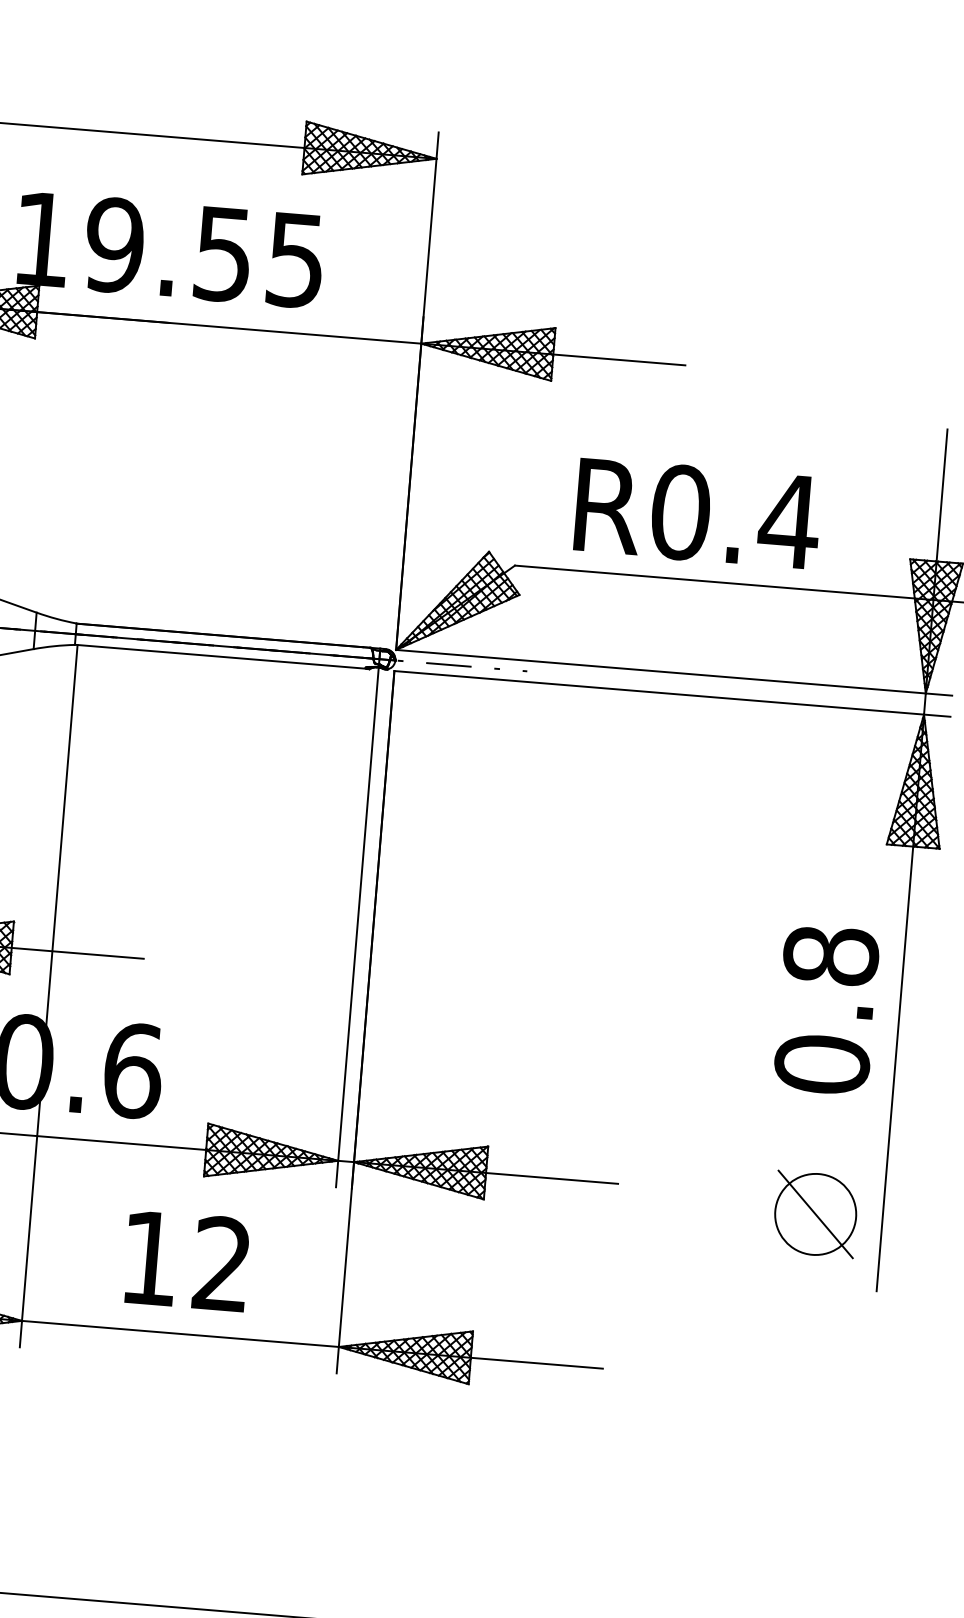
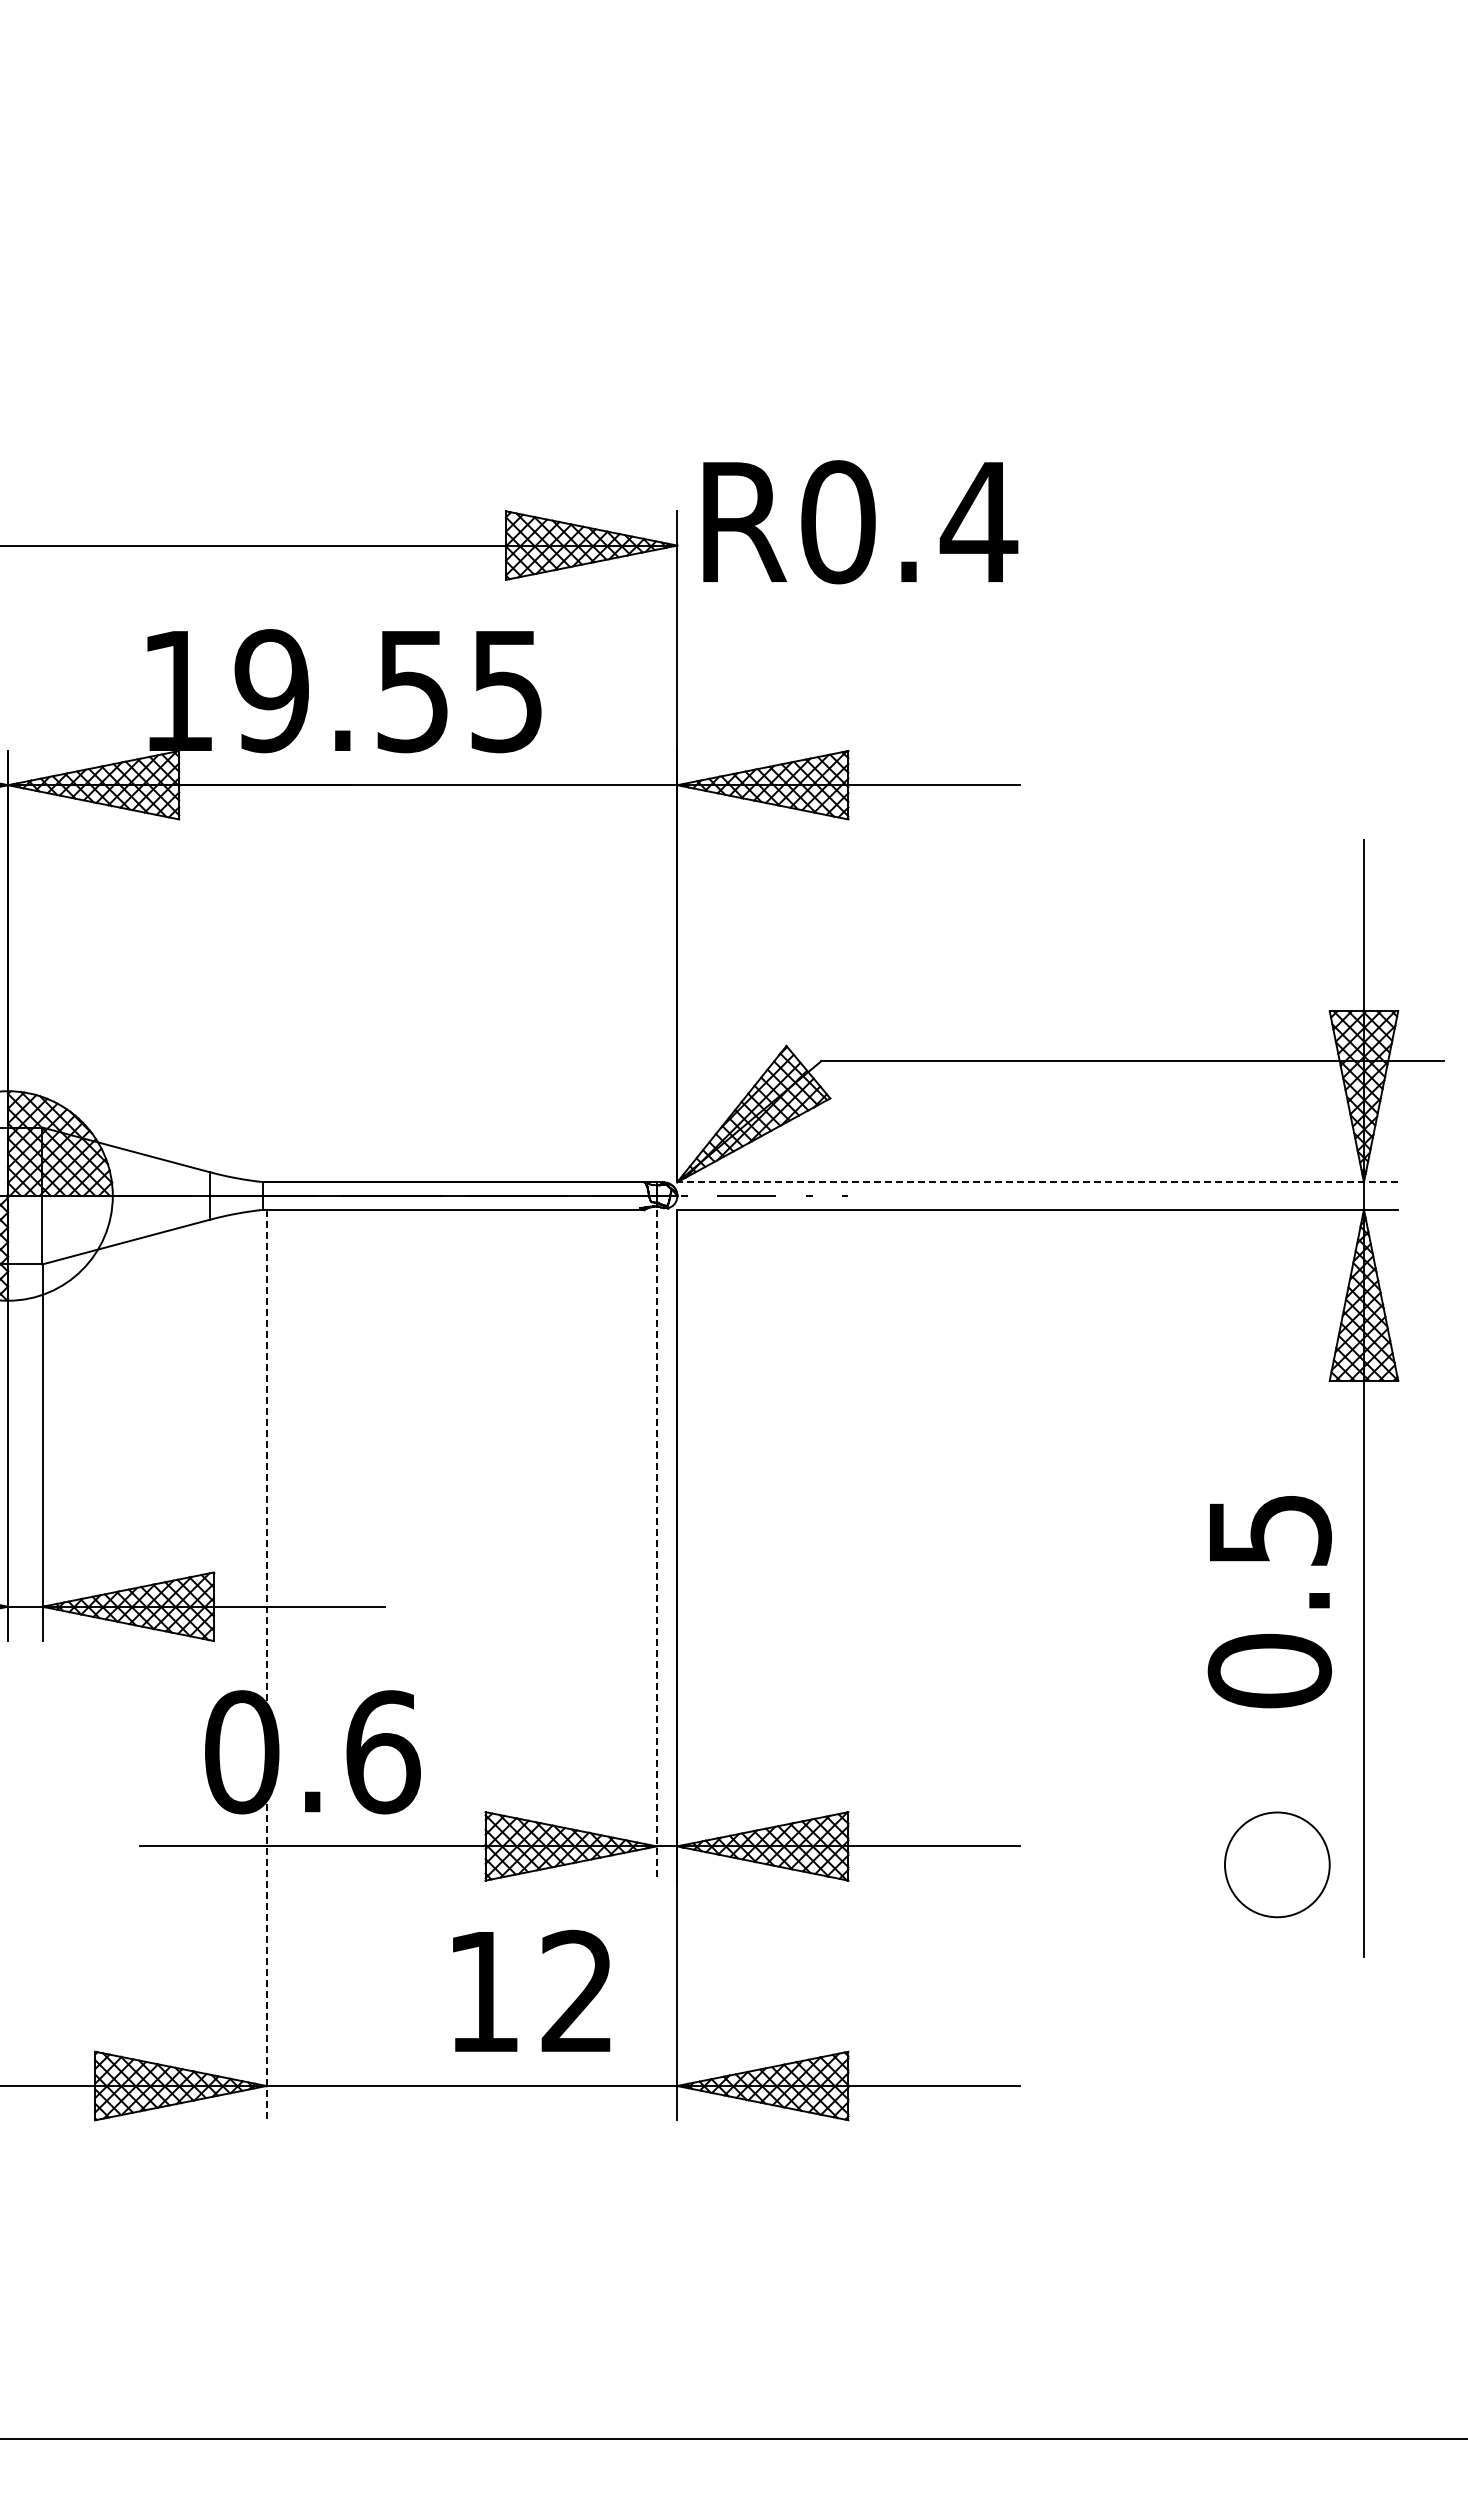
text: (697, 514) -> (860, 522), moved
line: (673, 672) -> (1037, 1182), solid -> dashed
line: (357, 928) -> (656, 1545), solid -> dashed
text: (830, 955) -> (1269, 1529), 0.8 -> 0.5
line: (48, 996) -> (266, 1665), solid -> dashed
line: (815, 1214) -> (1276, 1864), removed
text: (186, 1260) -> (531, 1990), moved

